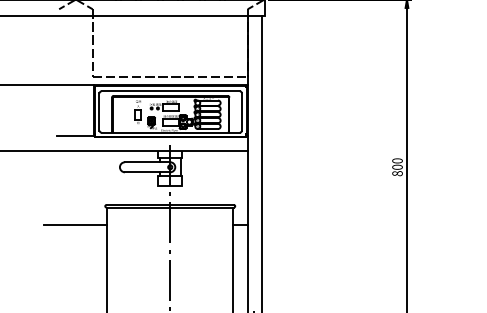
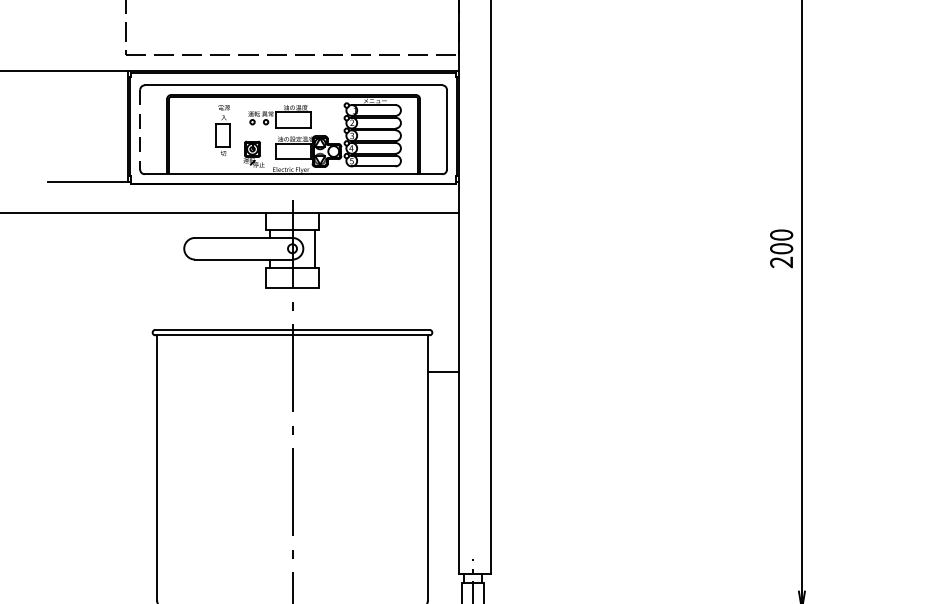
line: (99, 112) -> (140, 130), solid -> dashed
text: (397, 173) -> (781, 262), 800 -> 200
line: (75, 224) -> (88, 371), removed

